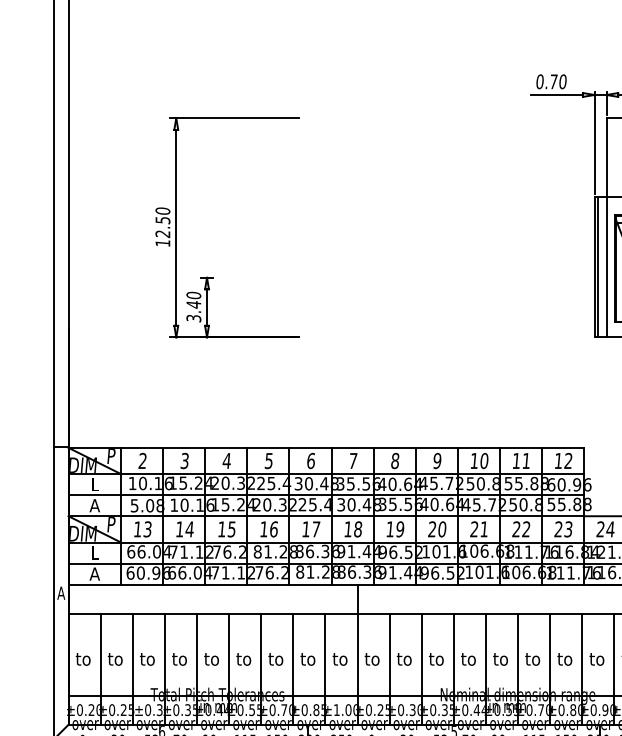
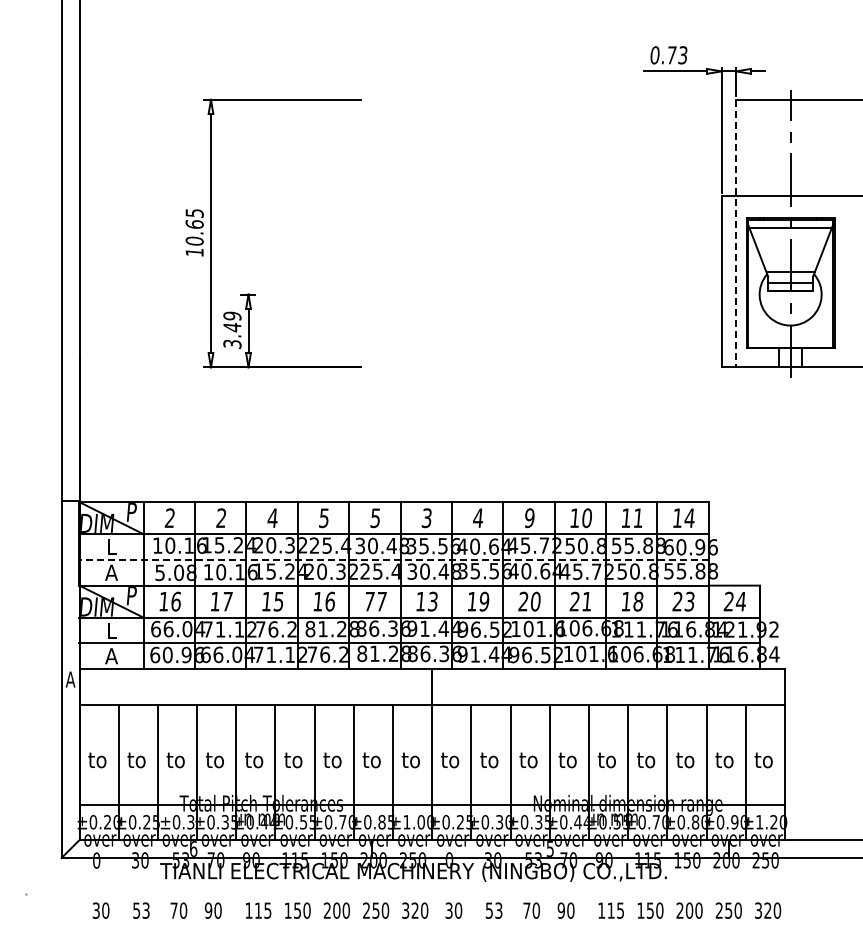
text: (562, 81) -> (682, 55), 0.70 -> 0.73
text: (162, 222) -> (194, 227), 12.50 -> 10.65
line: (606, 227) -> (736, 233), solid -> dashed
line: (597, 267) -> (725, 281), removed
text: (193, 295) -> (232, 316), 3.40 -> 3.49
text: (568, 460) -> (689, 517), 12 -> 14
text: (184, 461) -> (221, 518), 3 -> 2
text: (311, 461) -> (375, 518), 6 -> 5
text: (352, 461) -> (426, 518), 7 -> 3
text: (395, 461) -> (478, 518), 8 -> 4
line: (326, 494) -> (394, 559), solid -> dashed
text: (147, 529) -> (175, 601), 13 -> 16
text: (189, 529) -> (227, 601), 14 -> 17
text: (306, 529) -> (369, 601), 17 -> 77
text: (357, 529) -> (432, 601), 18 -> 13
text: (521, 529) -> (632, 601), 22 -> 18

